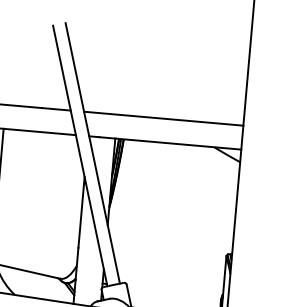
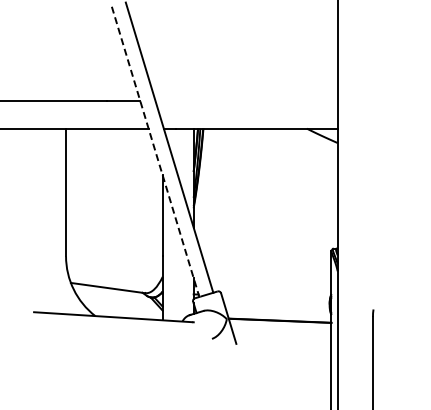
line: (163, 118) -> (246, 101), removed
line: (80, 155) -> (155, 151), solid -> dashed

